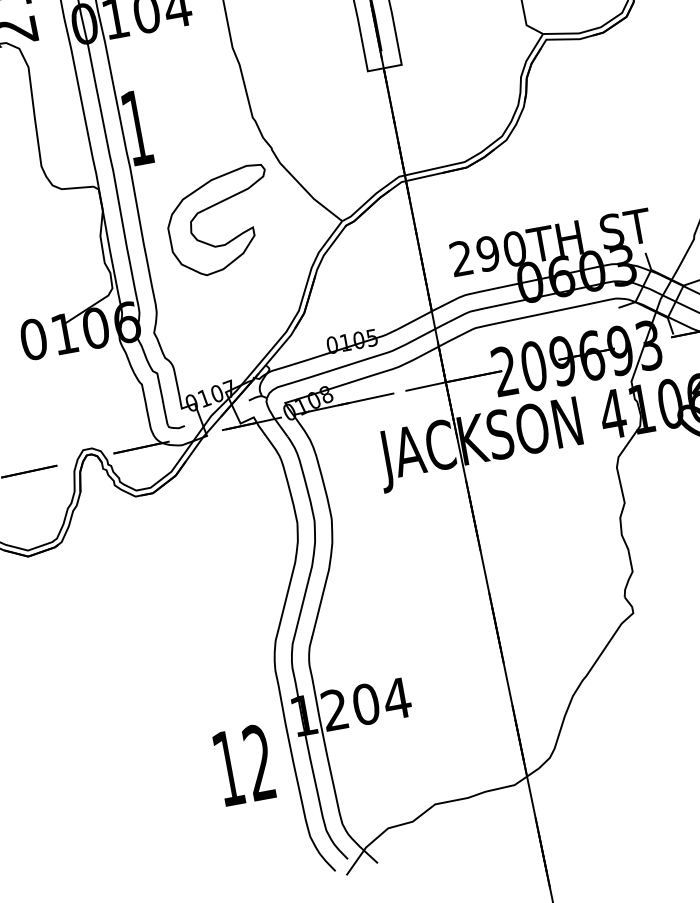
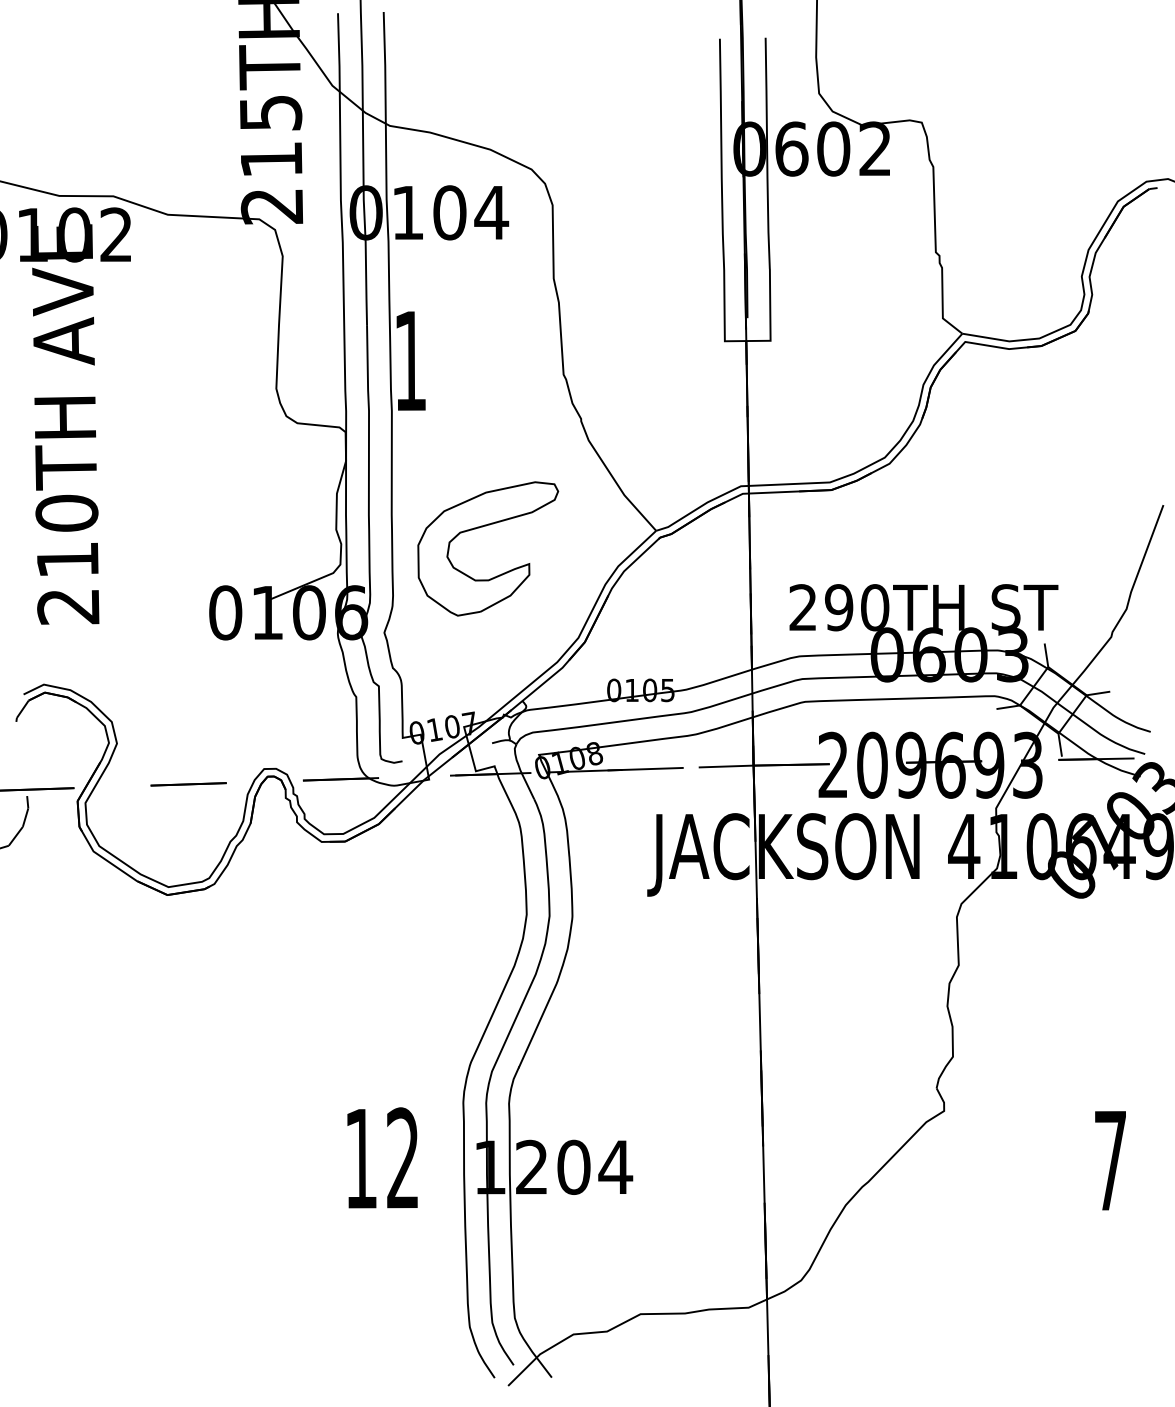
part: (213, 206) -> (482, 527), moved
text: (244, 764) -> (382, 1157), moved

